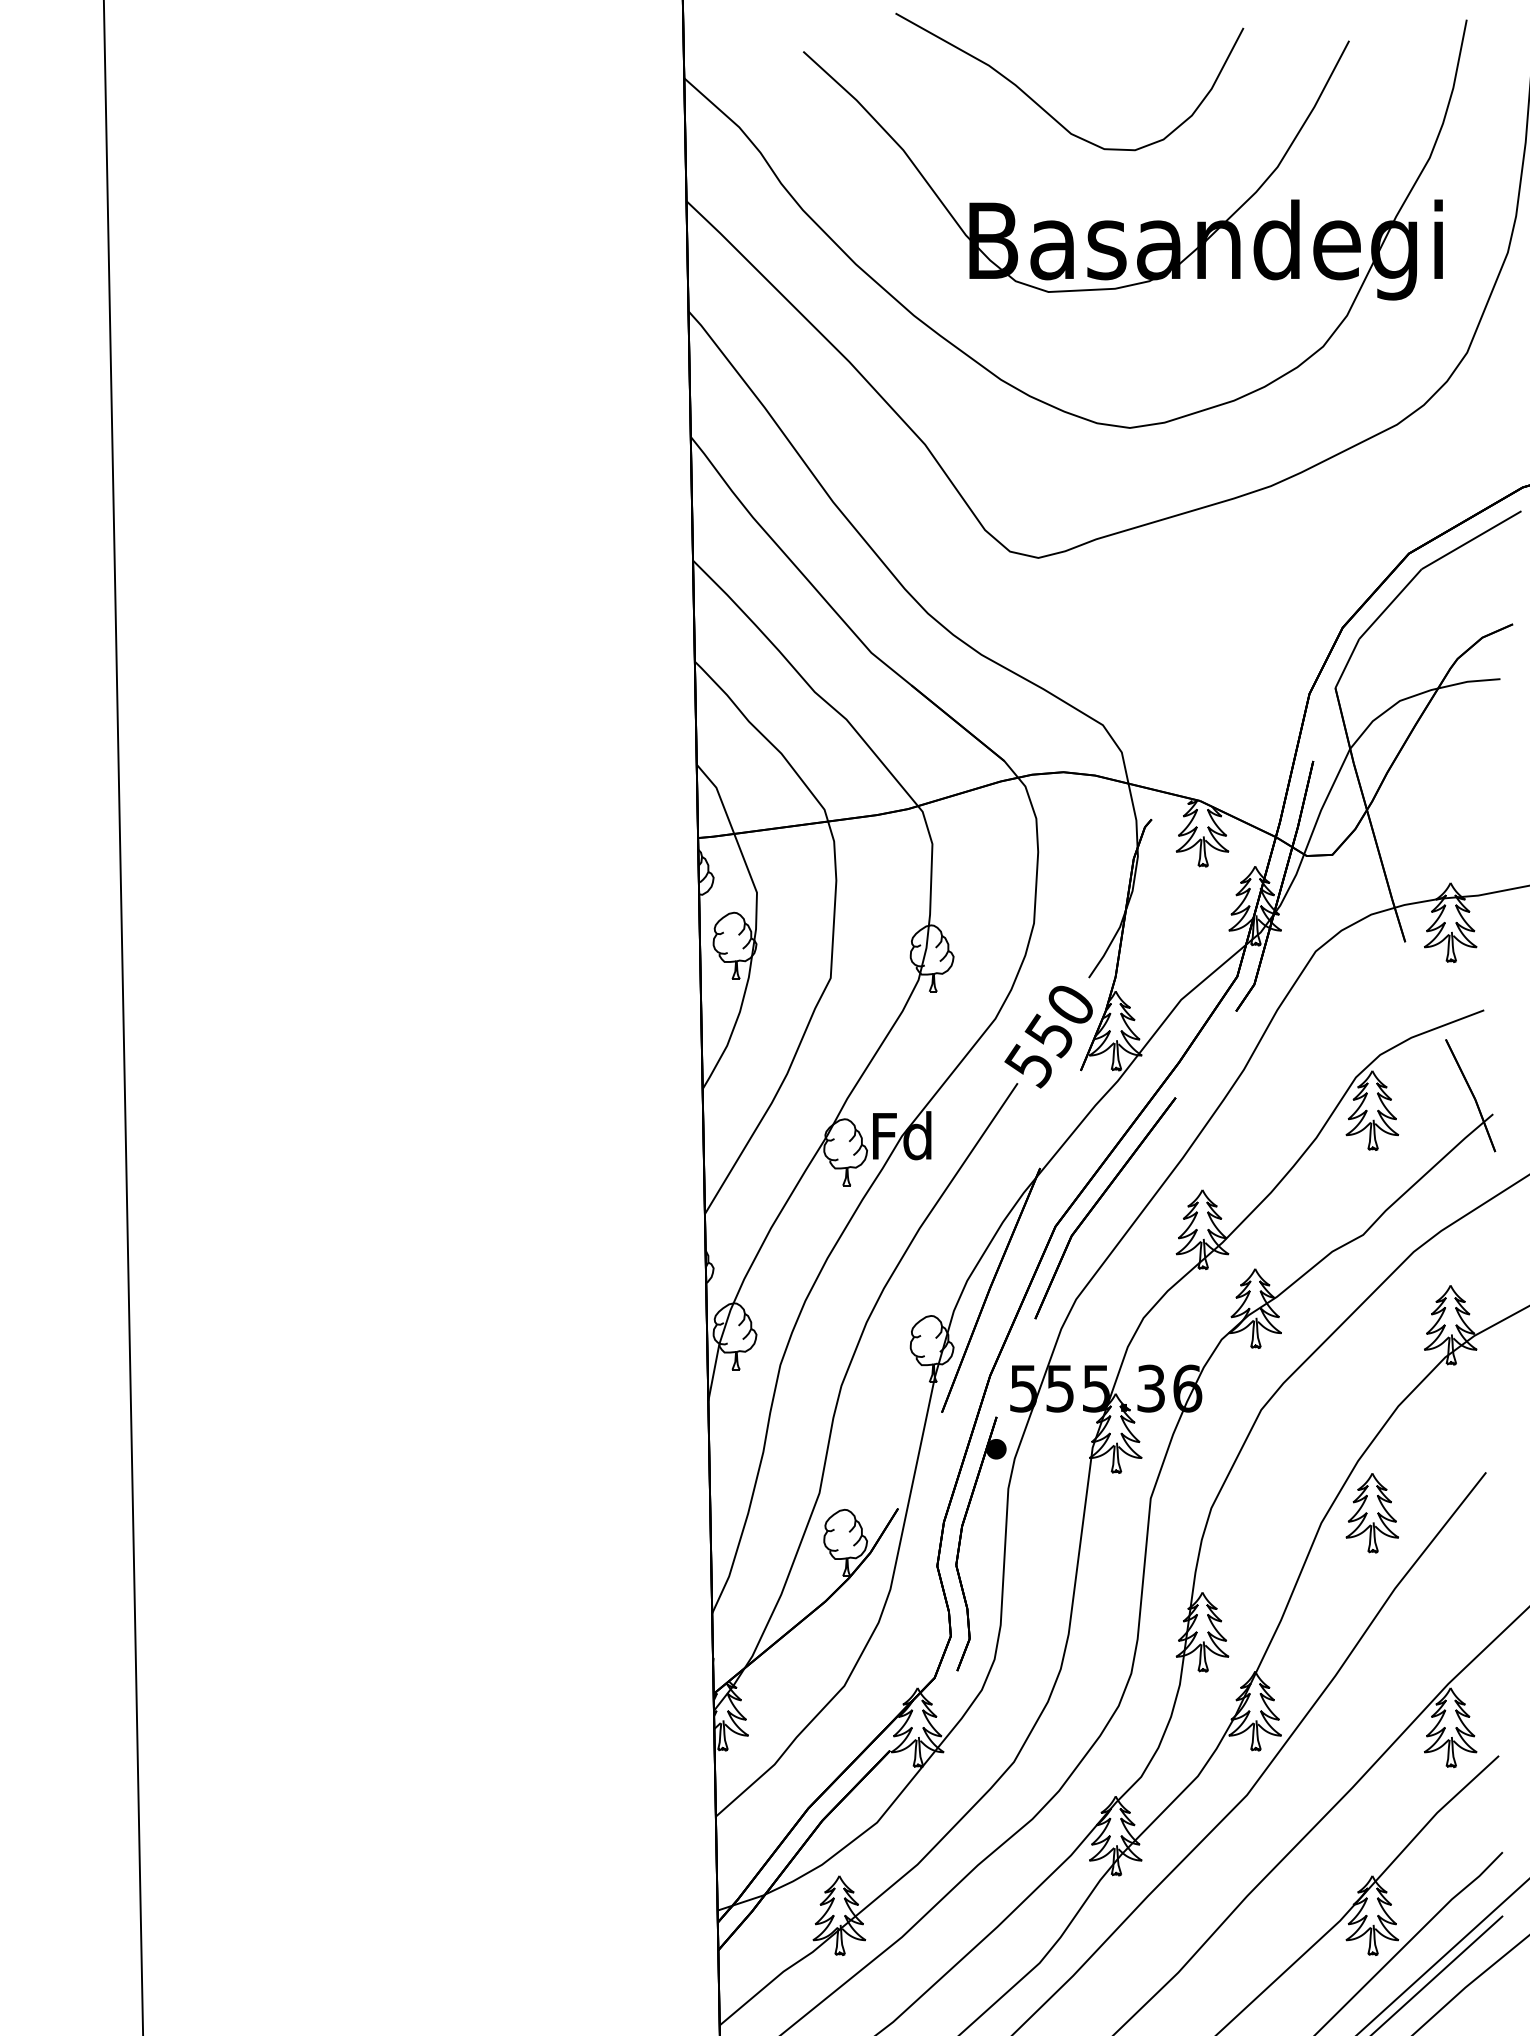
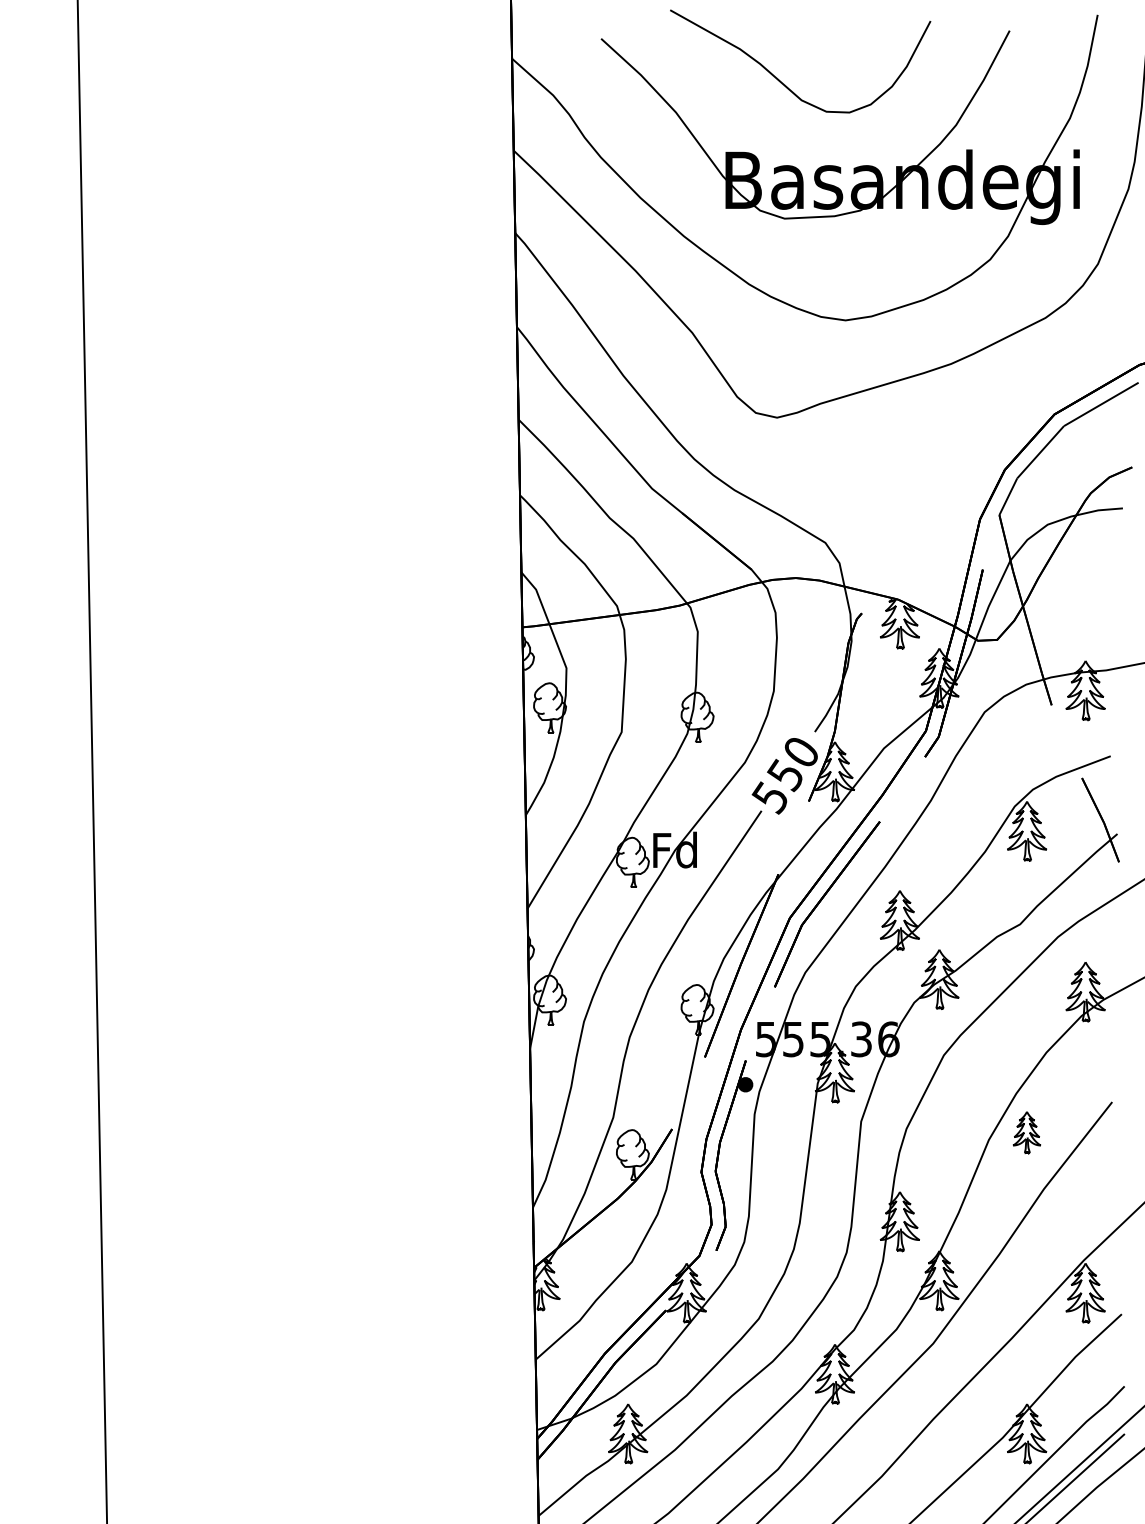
part: (1371, 1513) -> (1026, 1132), size x0.7

